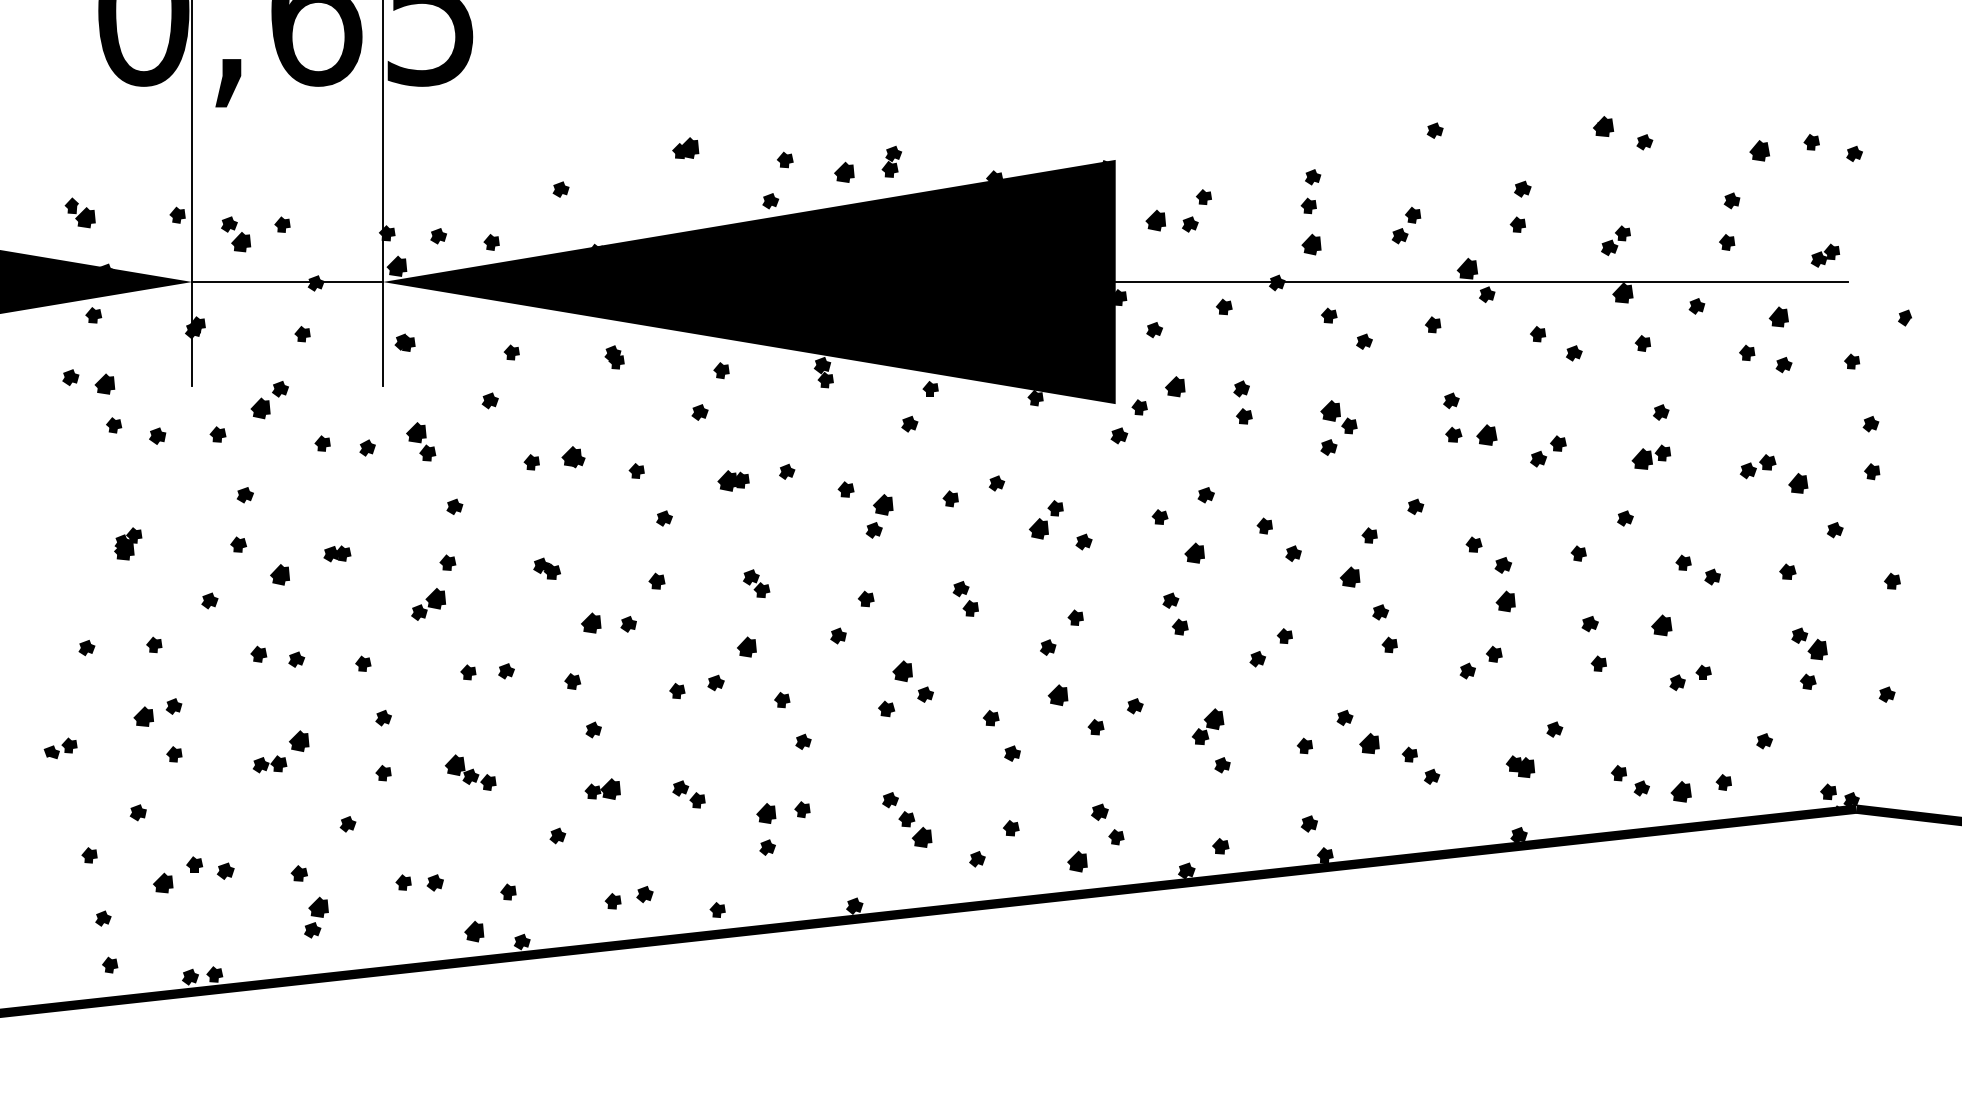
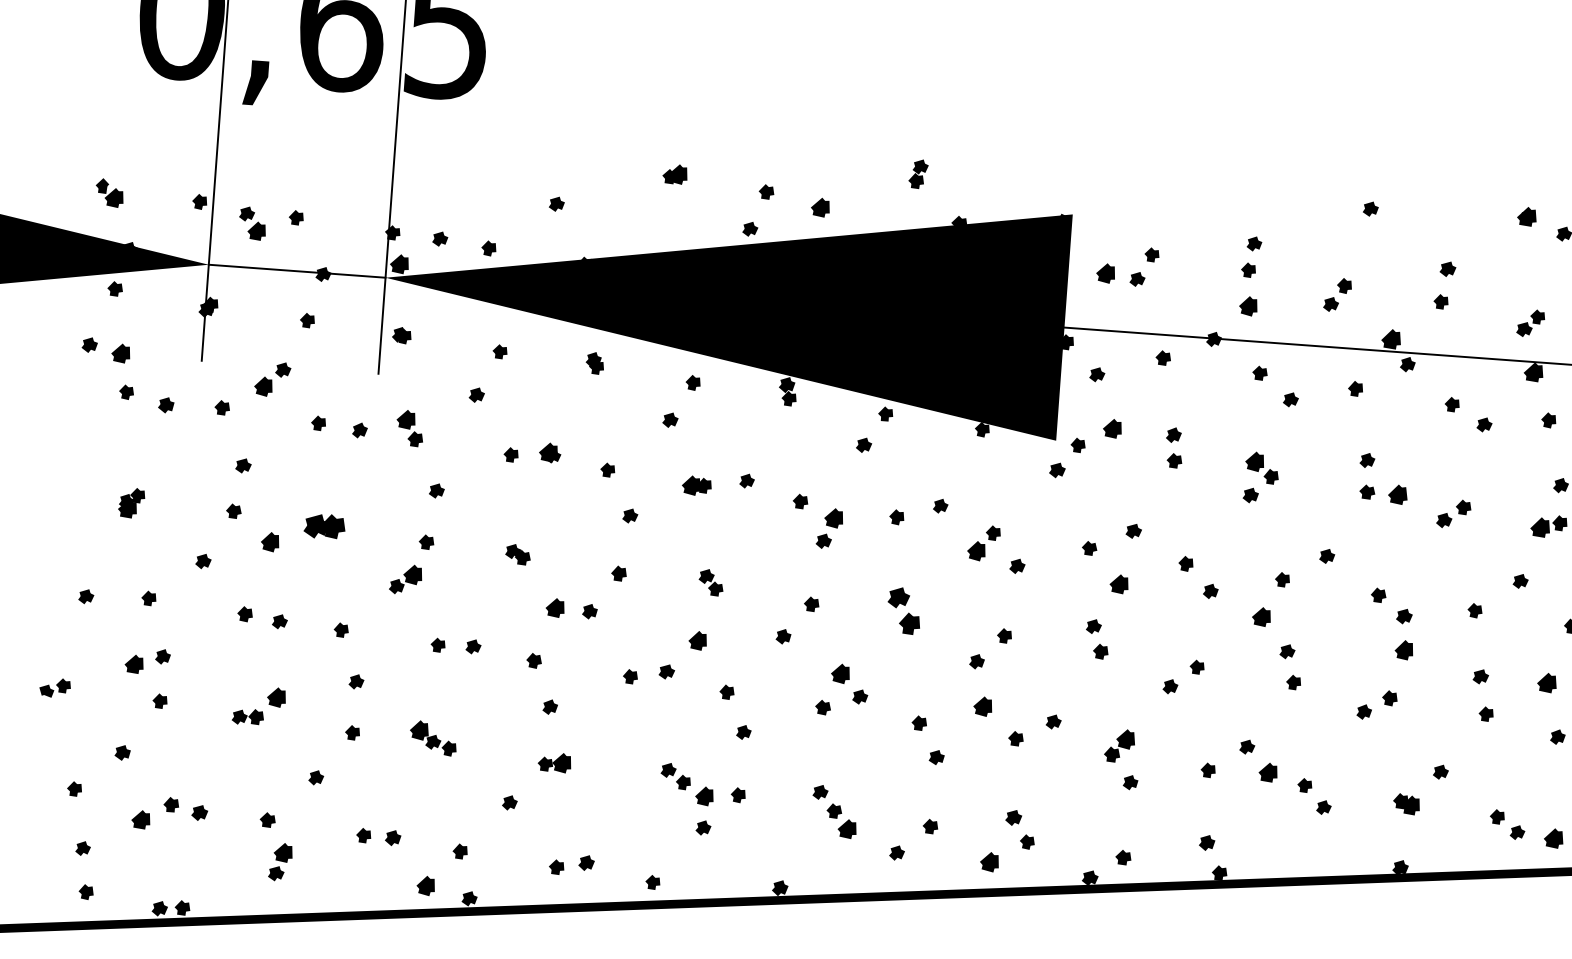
part: (891, 161) -> (918, 173), moved
part: (337, 553) -> (324, 526), size x1.6
part: (965, 598) -> (903, 610), size x1.4
part: (688, 794) -> (675, 776), moved

